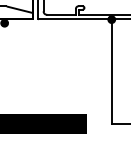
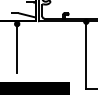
line: (5, 61) -> (17, 48), added

